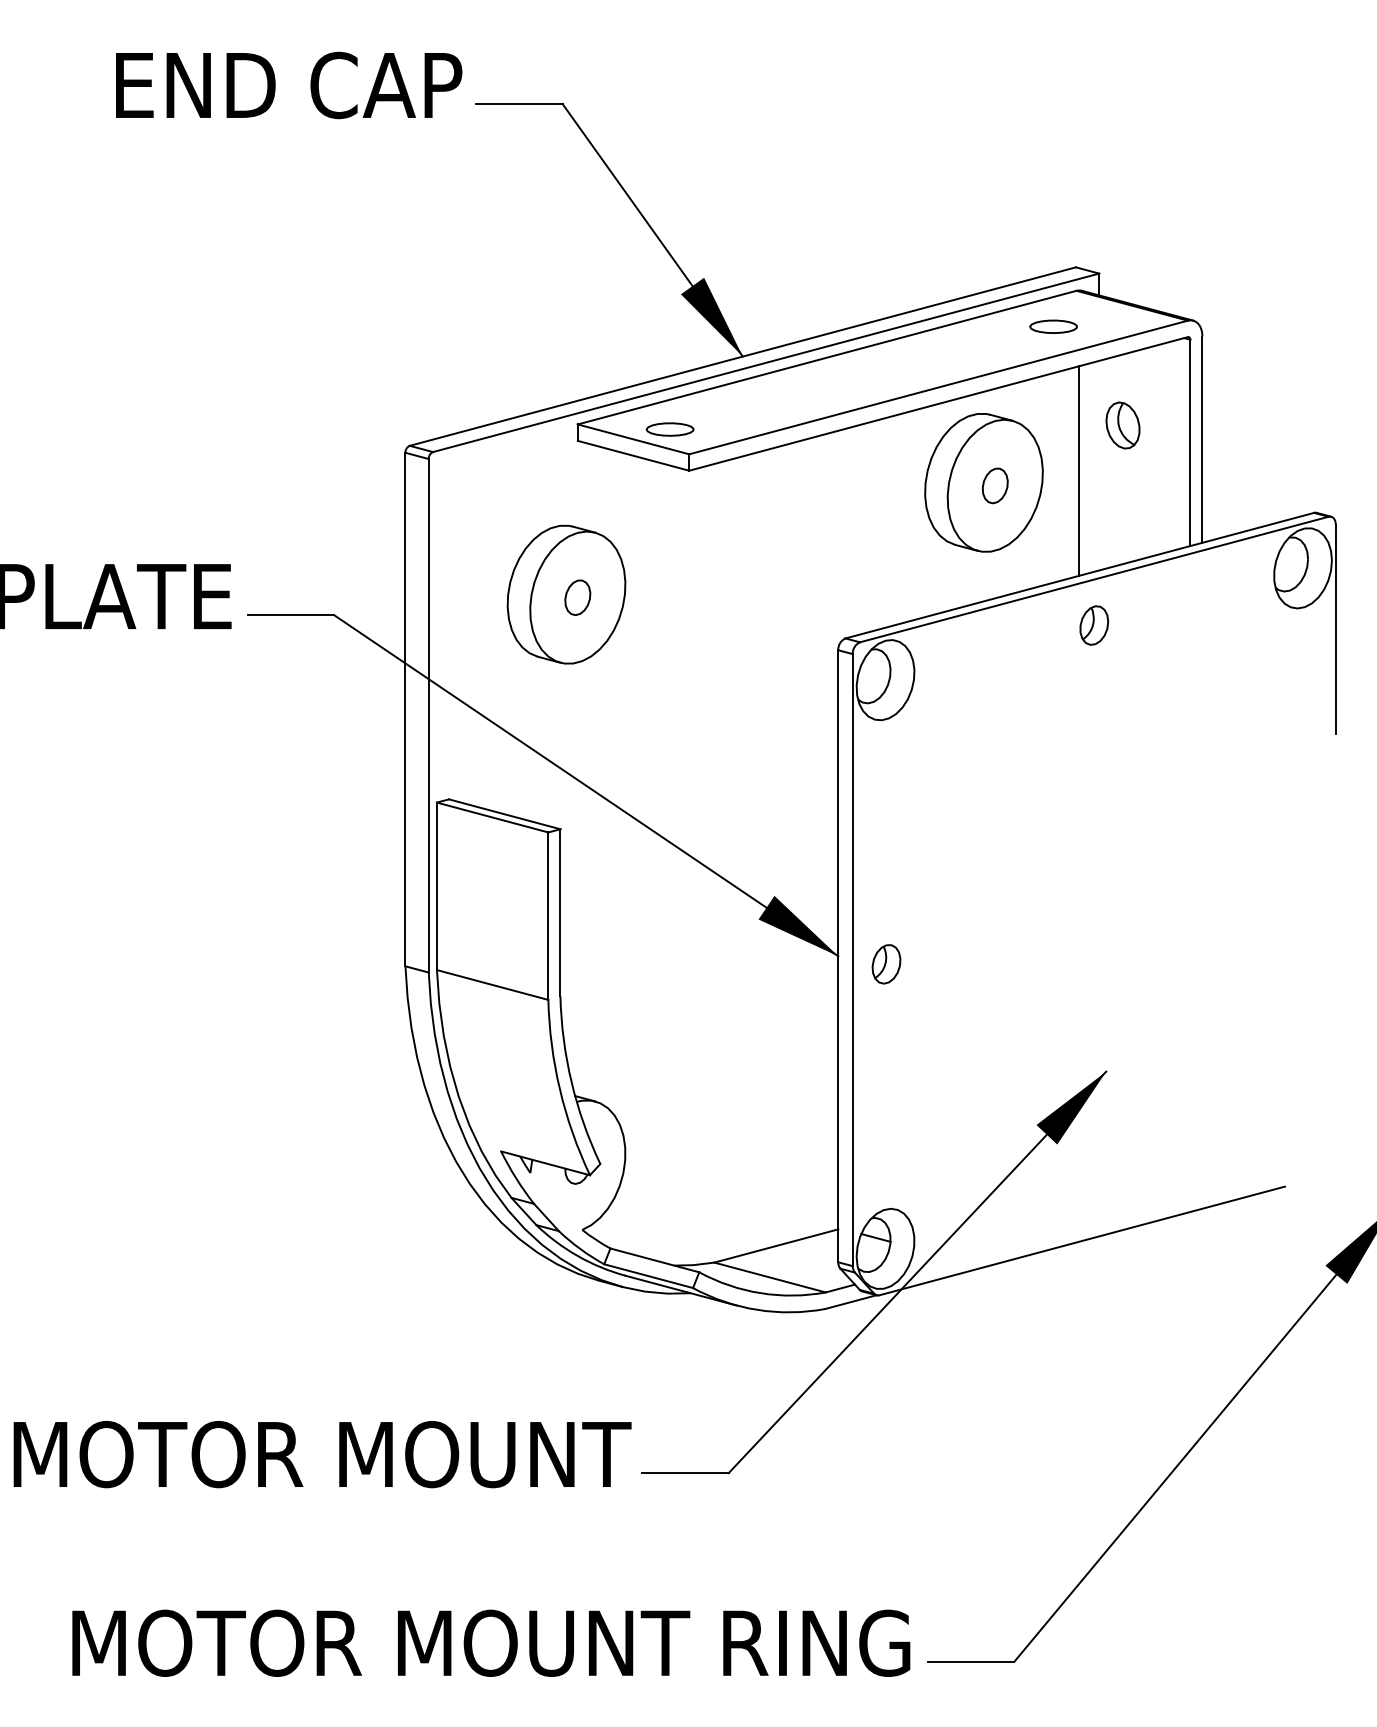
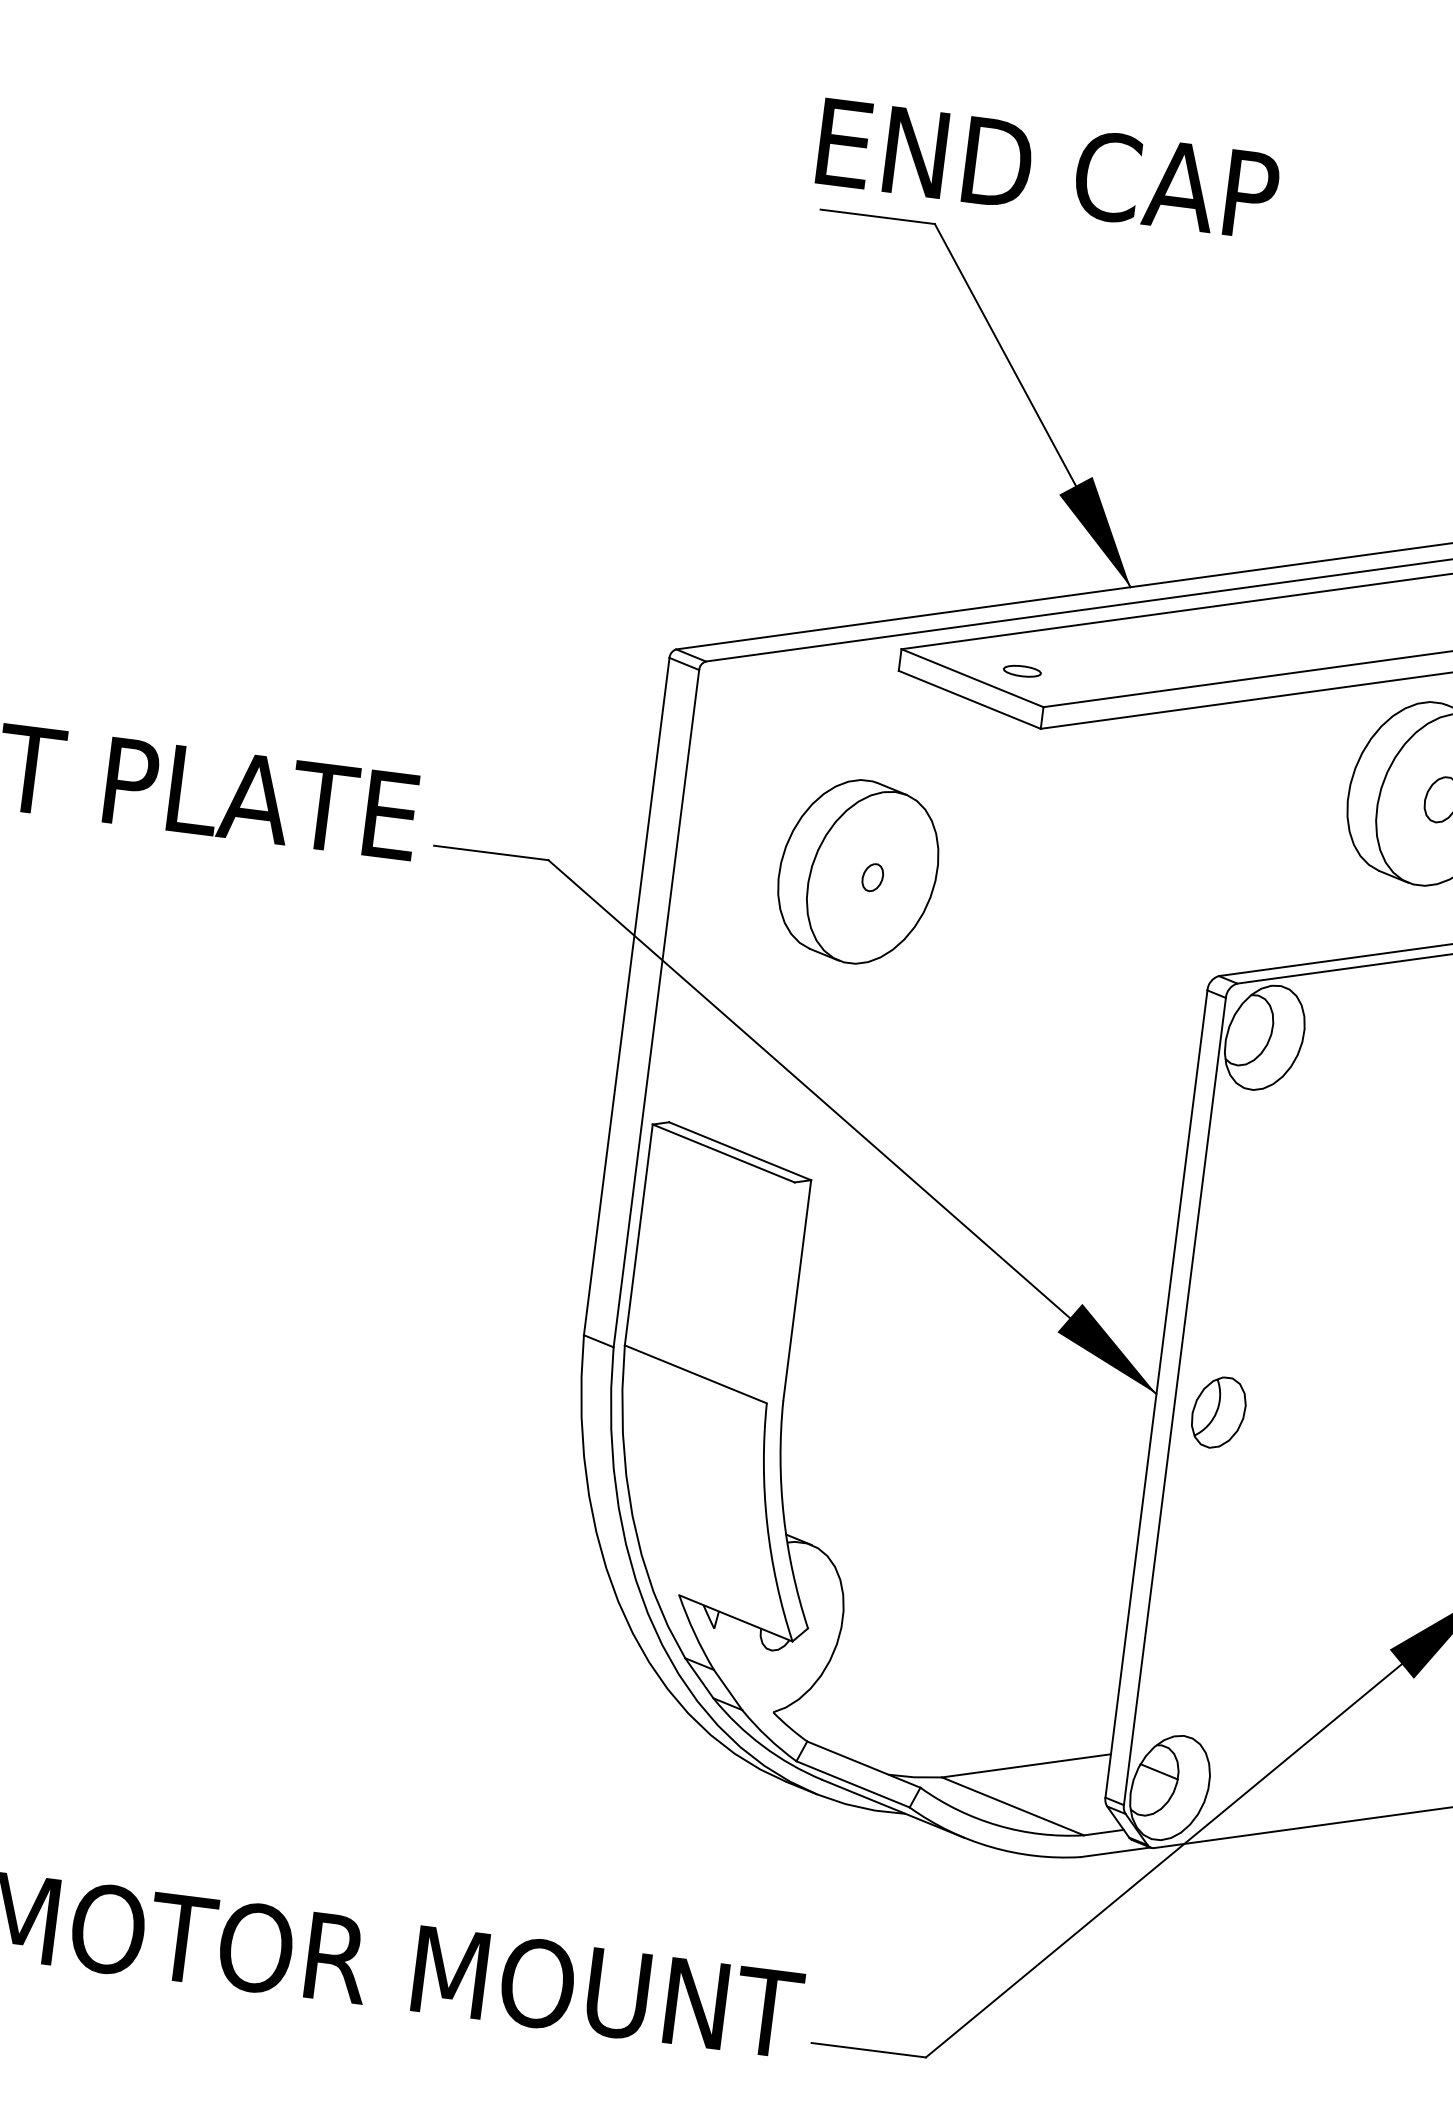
text: (289, 85) -> (1048, 169), moved
part: (669, 429) -> (1021, 671), size x0.6
part: (577, 597) -> (872, 877), size x0.6
line: (548, 915) -> (781, 1291), removed
part: (886, 964) -> (1218, 1412), size x1.4

